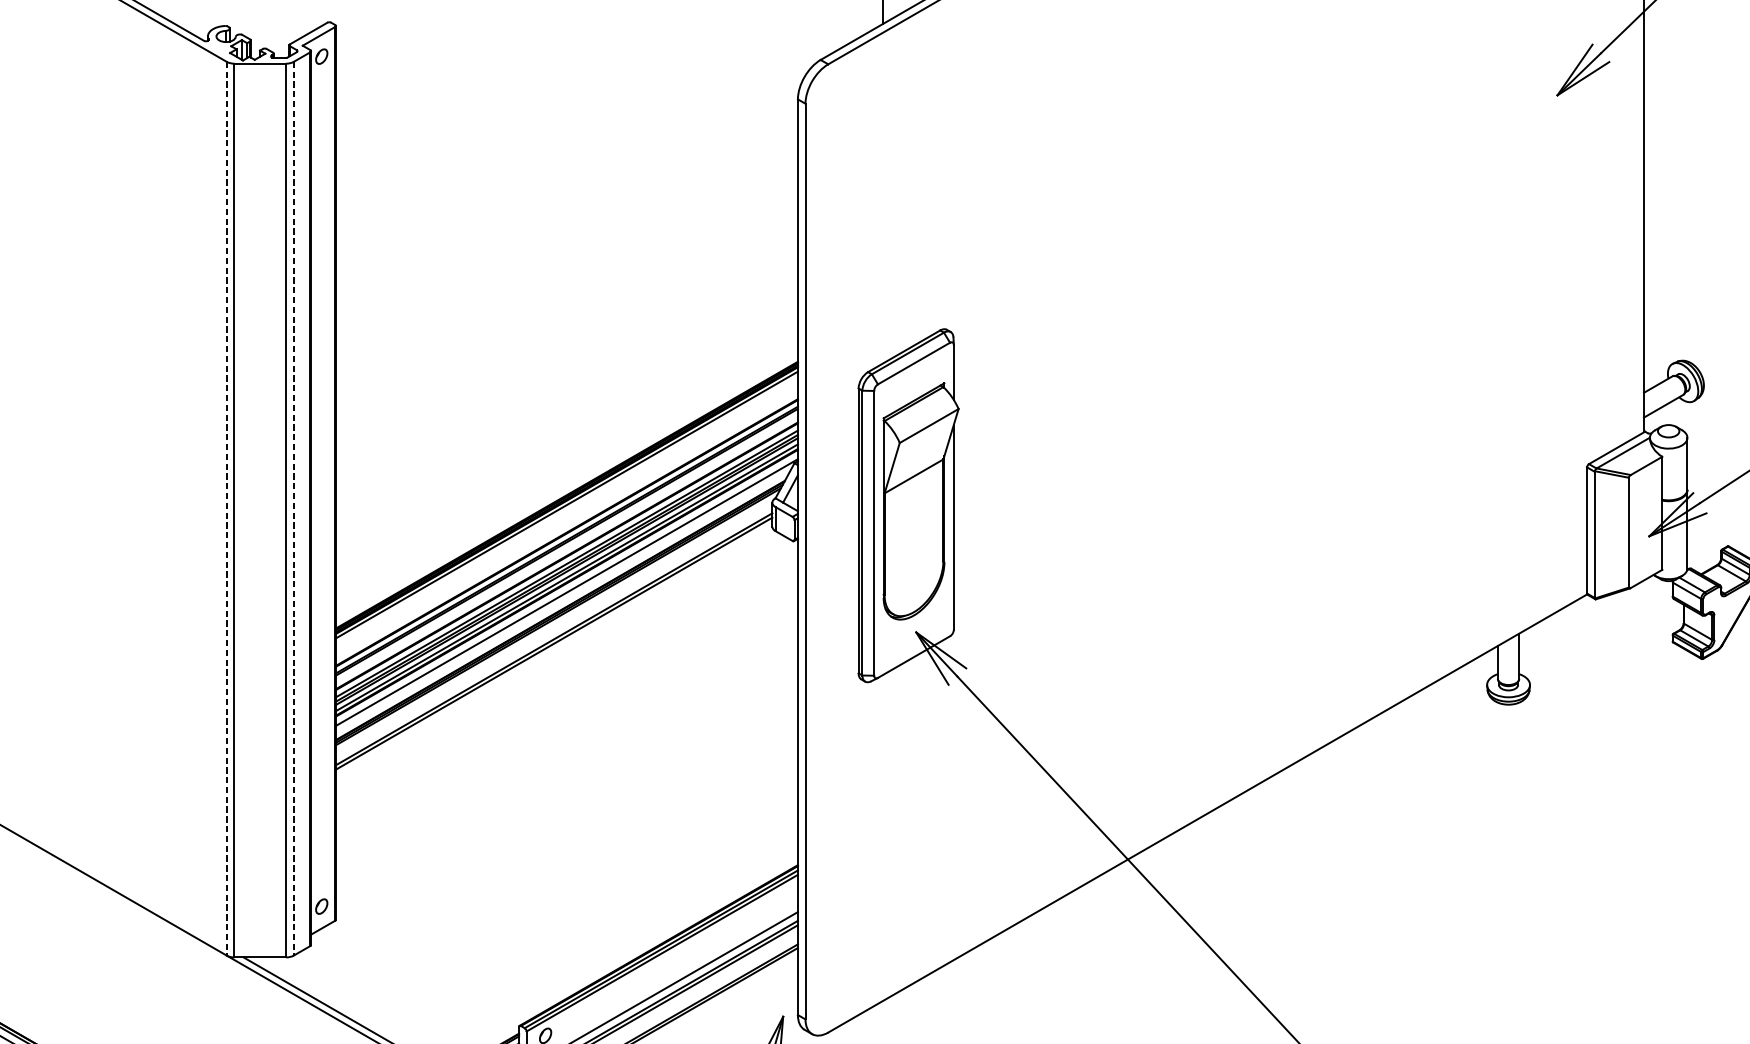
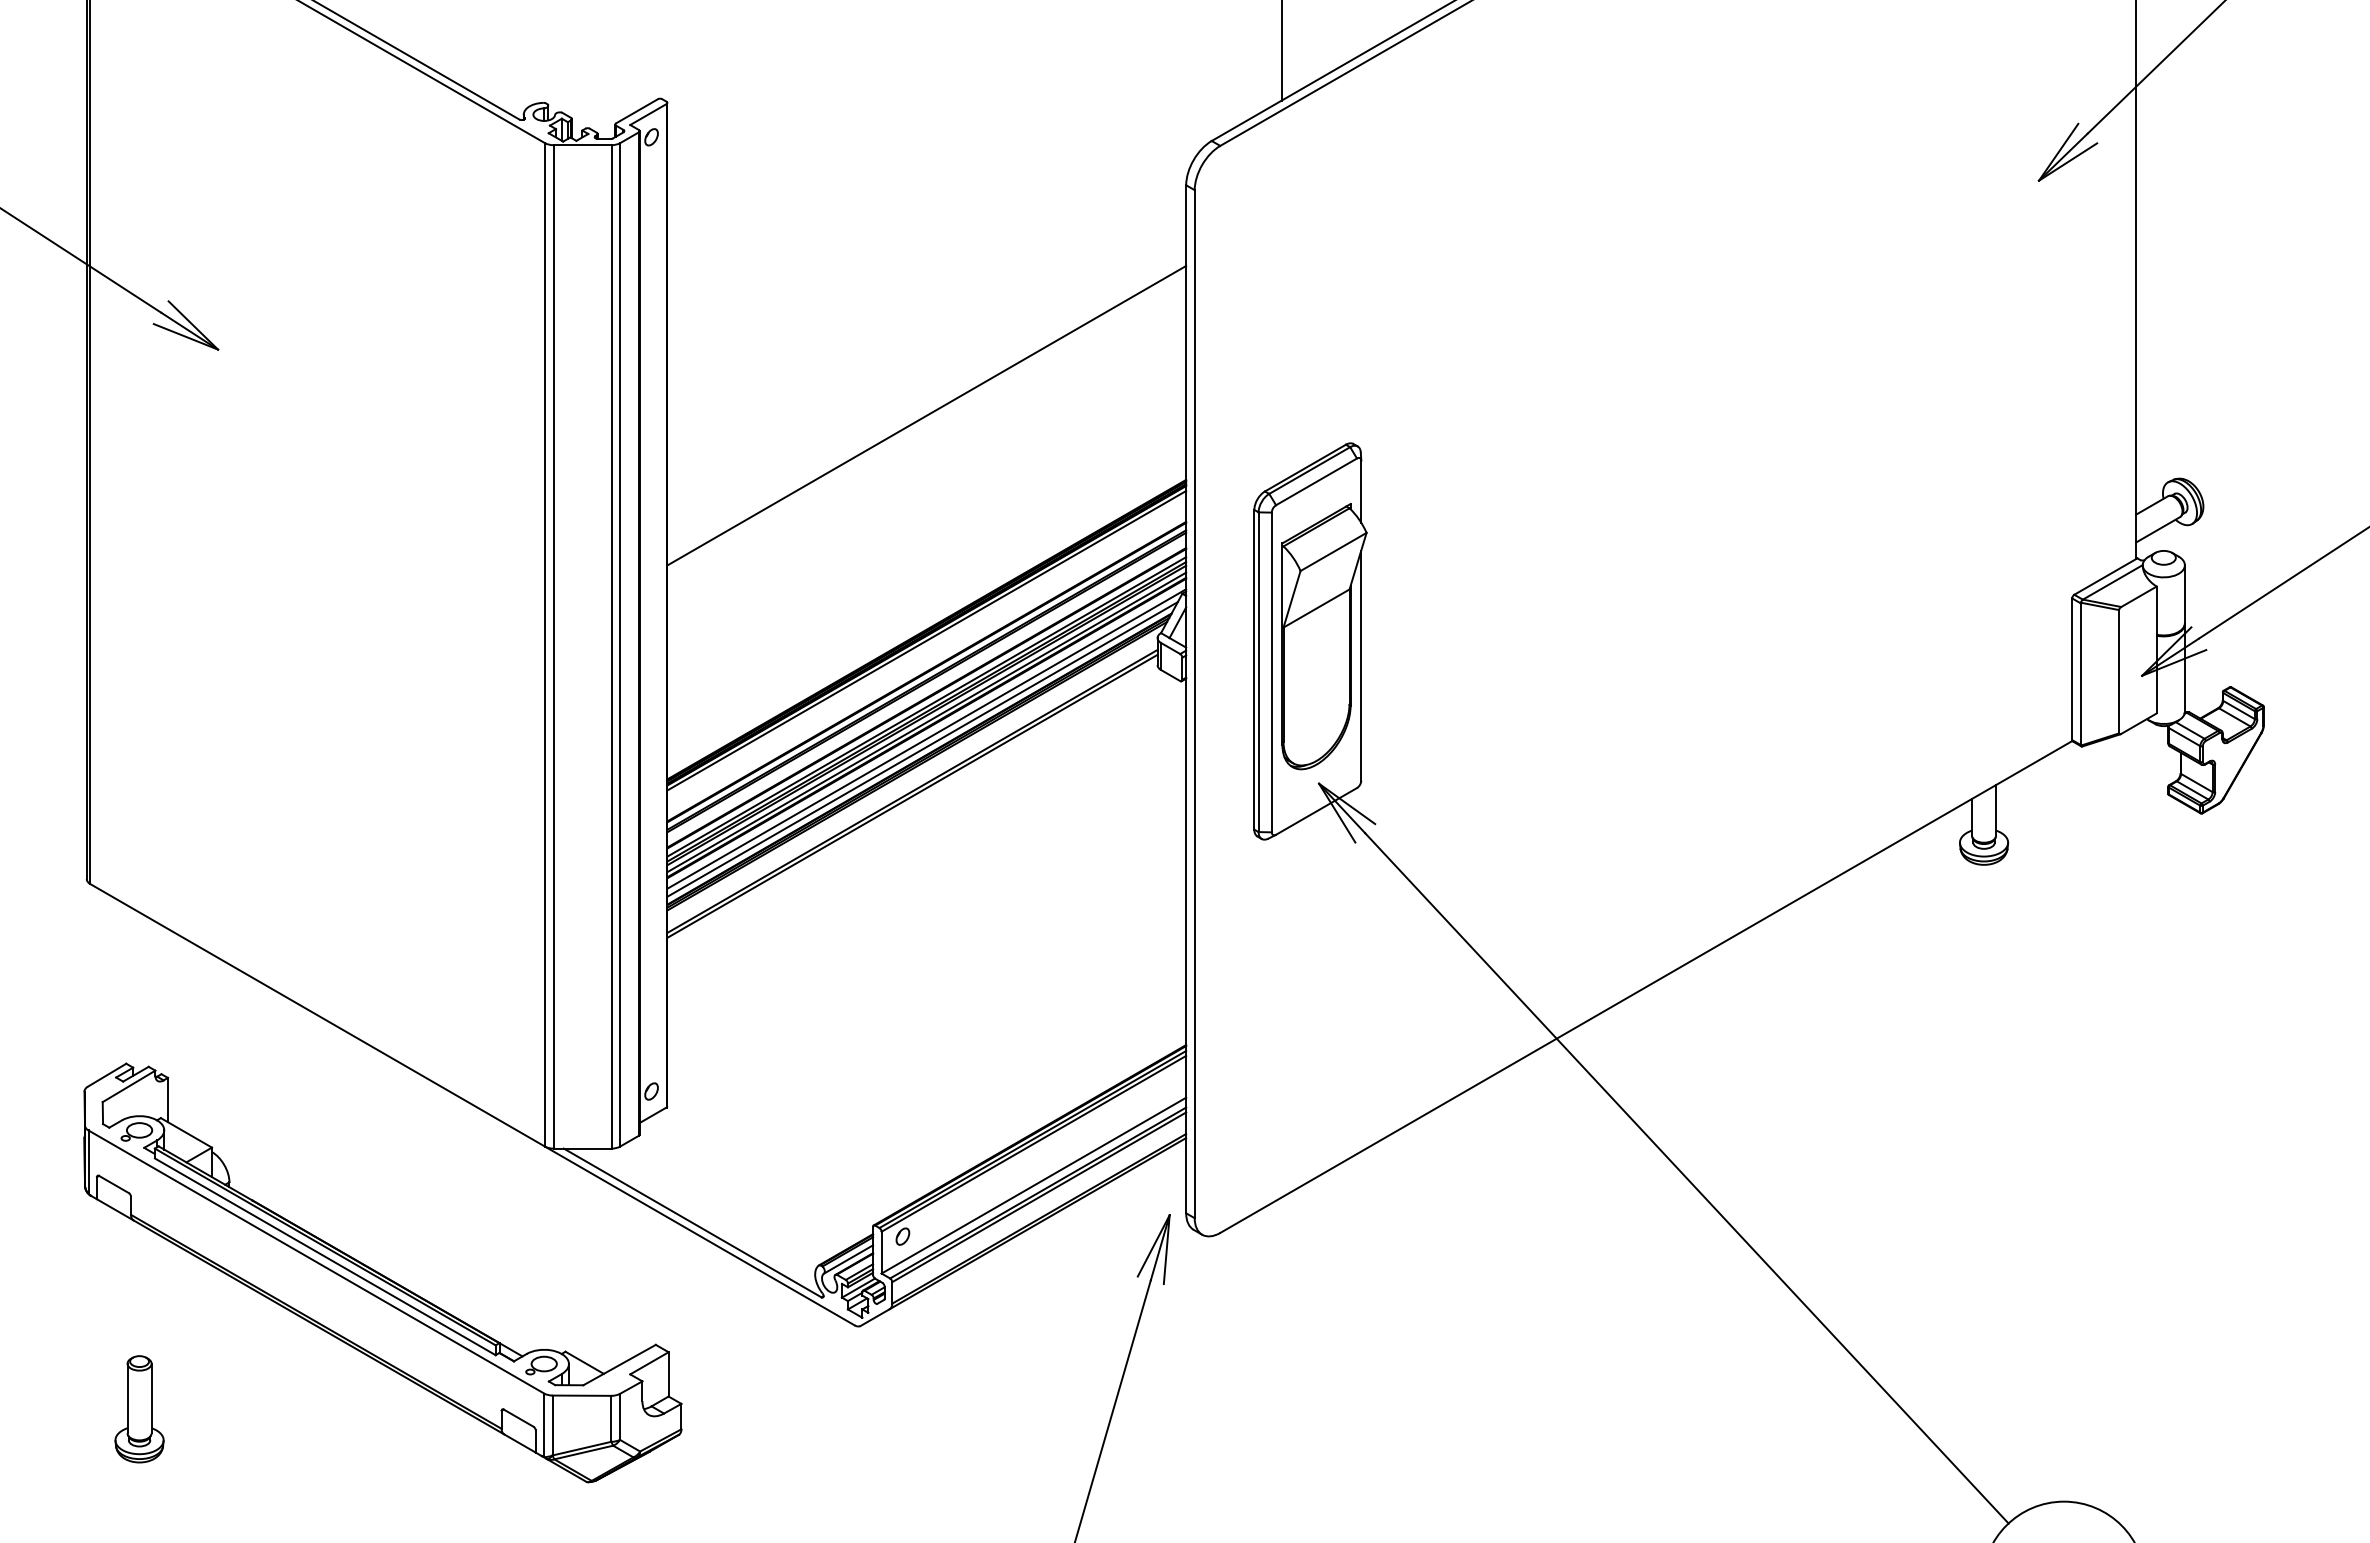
line: (566, 304) -> (926, 415), added
line: (226, 508) -> (544, 644), dashed -> solid
line: (294, 508) -> (620, 644), dashed -> solid
line: (563, 601) -> (922, 749), added

